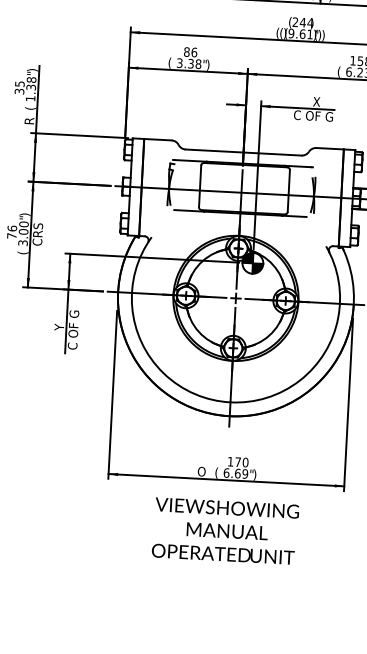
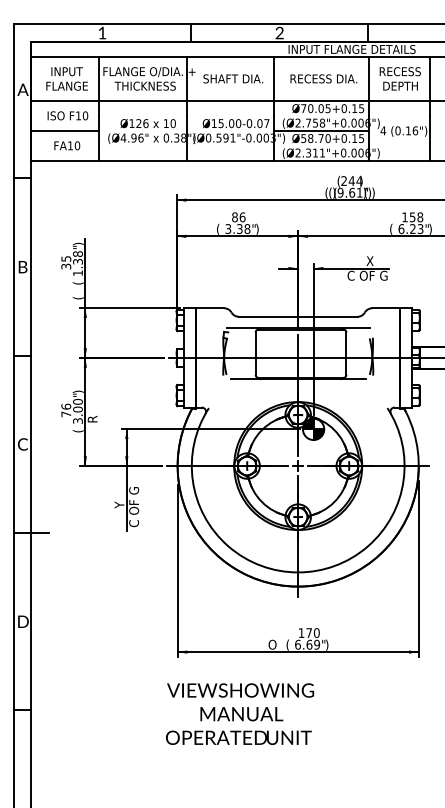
text: (29, 120) -> (77, 295), R -> (
text: (37, 234) -> (92, 411), CRS -> R
text: (226, 530) -> (240, 713), moved

